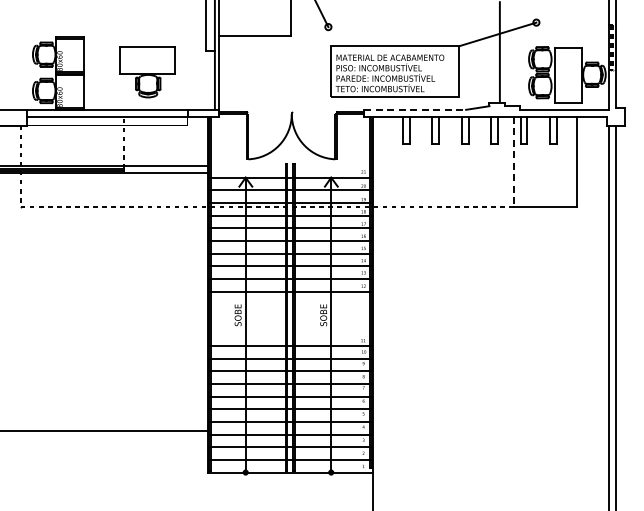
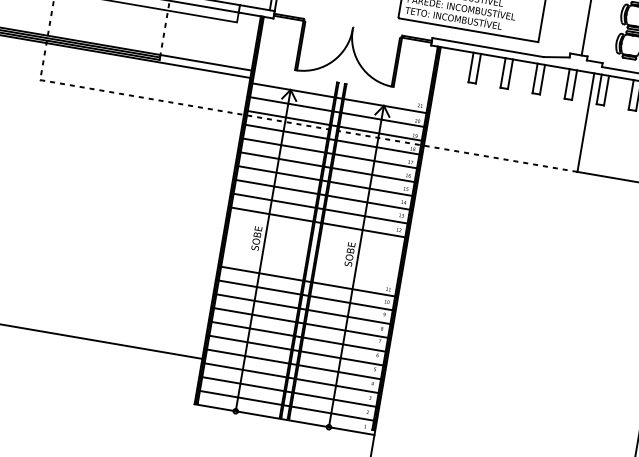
line: (415, 109) -> (488, 47), dashed -> solid
line: (513, 162) -> (585, 123), dashed -> solid

